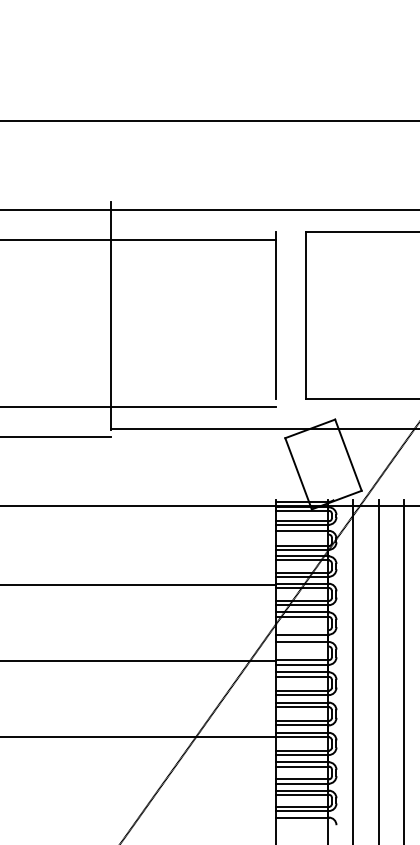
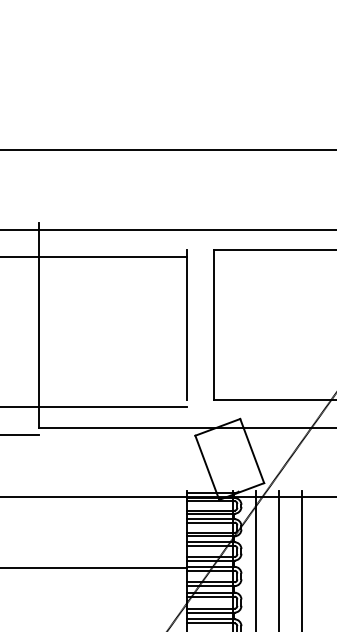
line: (301, 534) -> (209, 522), added
line: (301, 630) -> (209, 608), added
line: (301, 646) -> (209, 623), added

